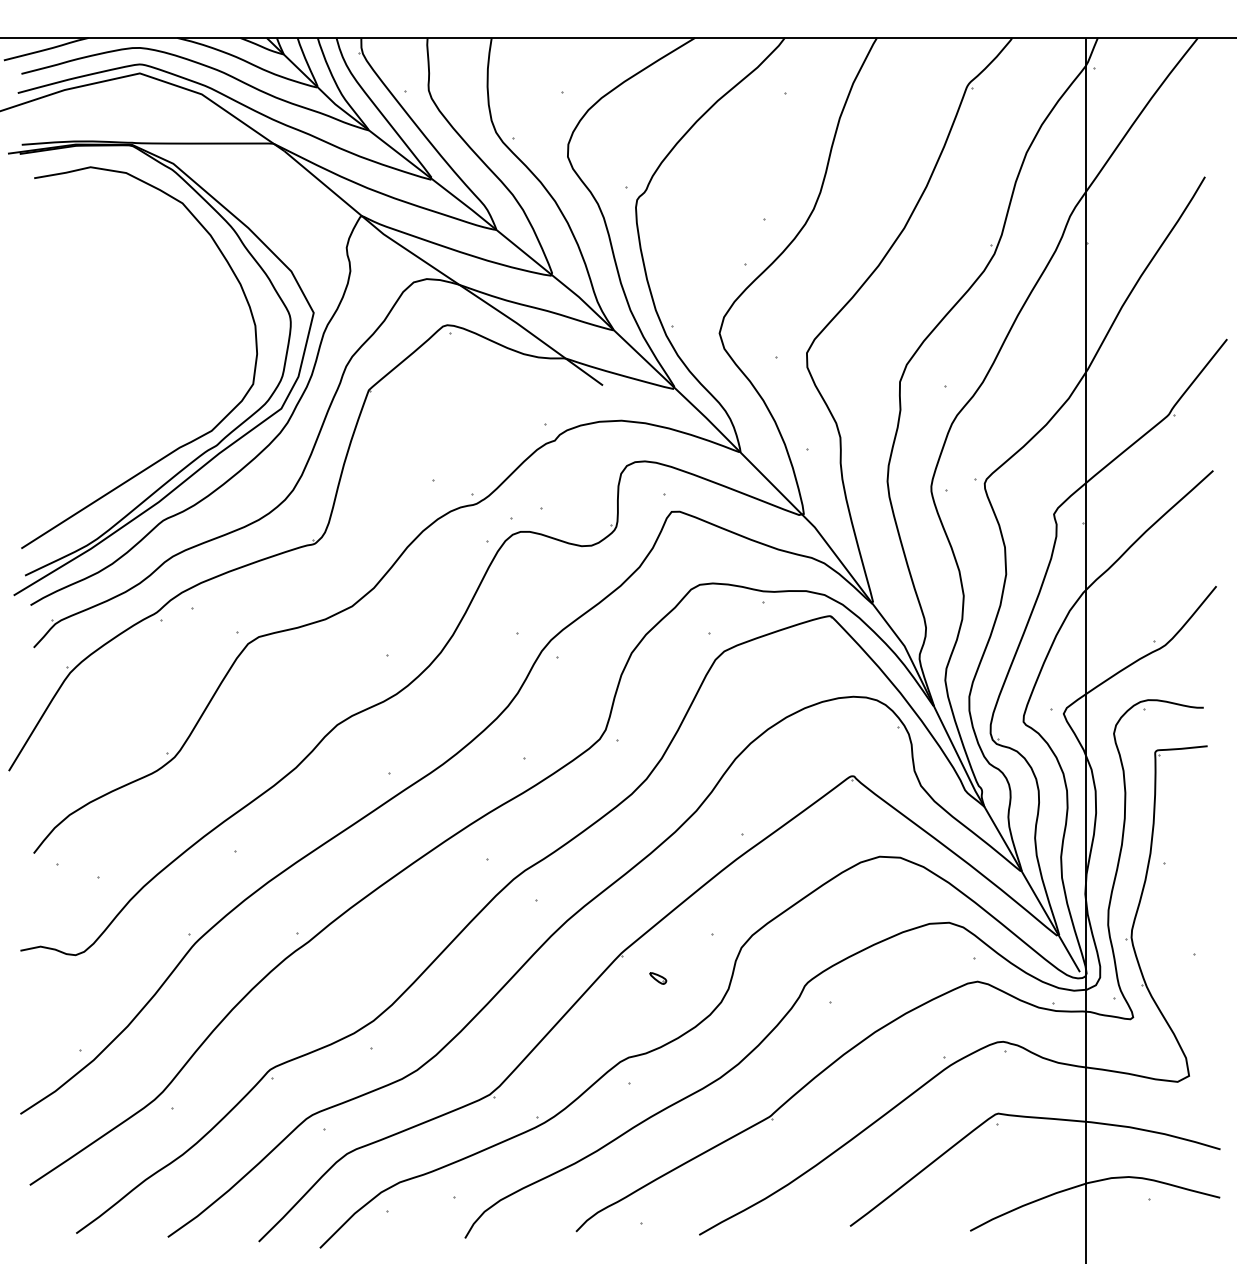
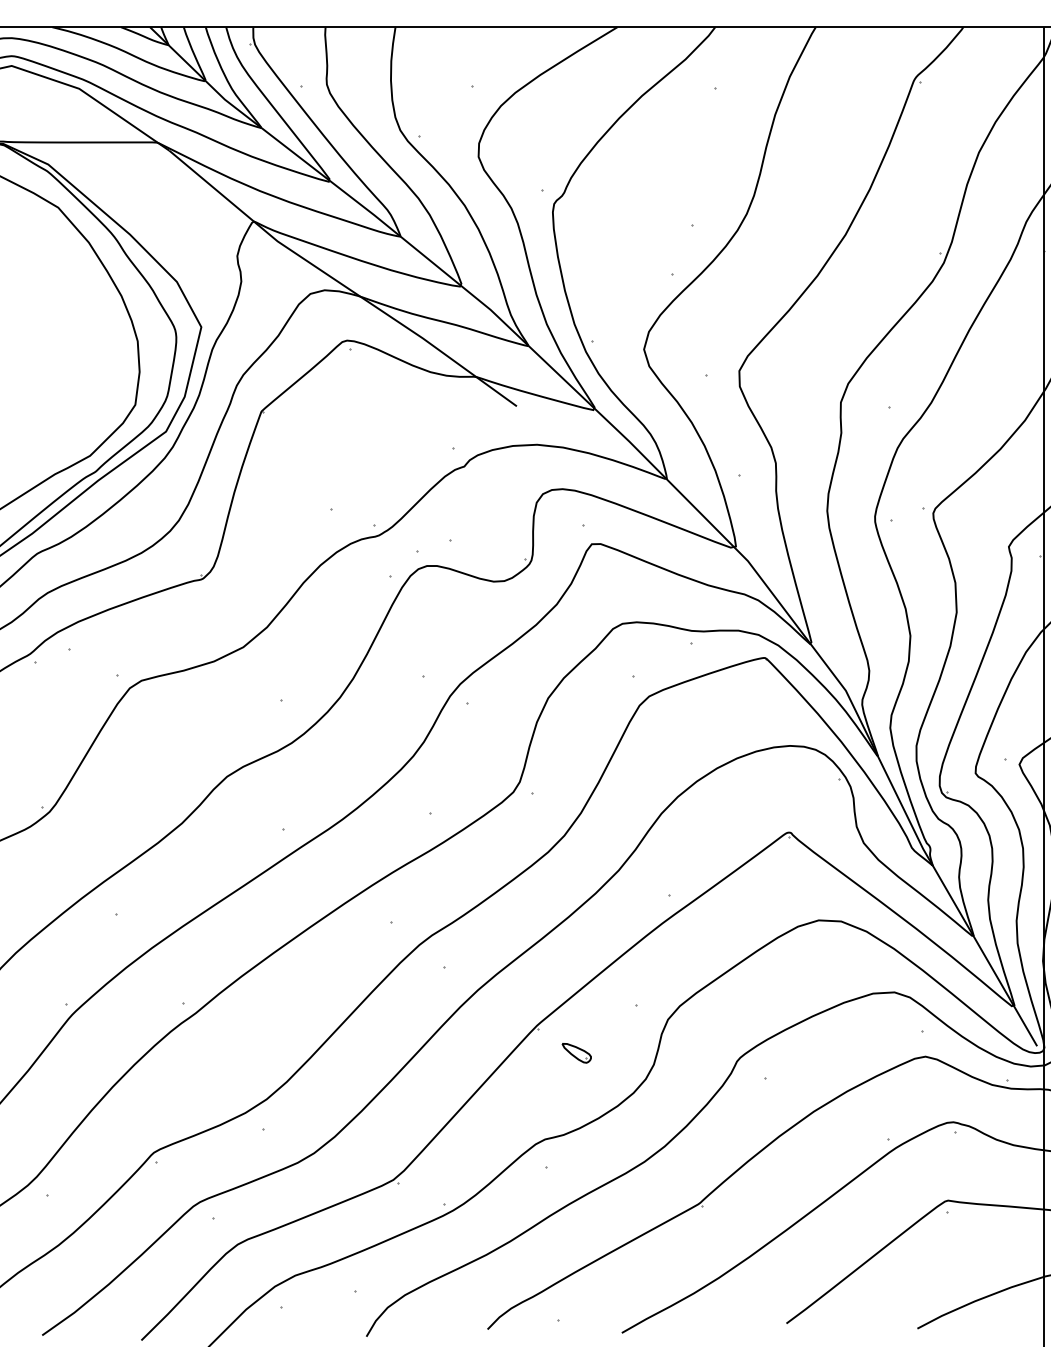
part: (658, 978) -> (577, 1053), size x1.6

